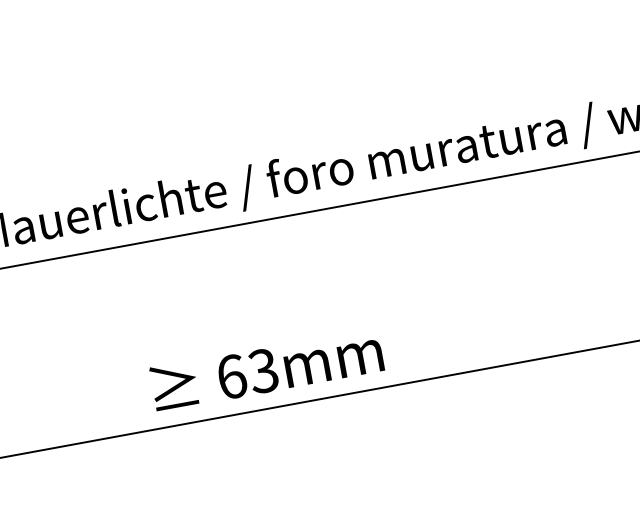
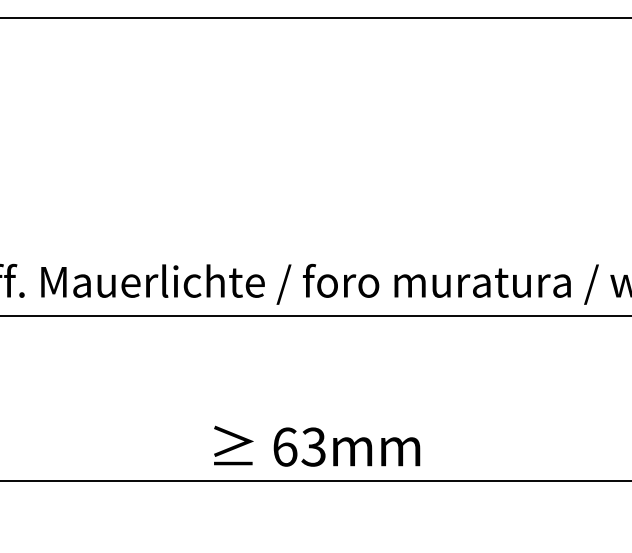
text: (267, 368) -> (317, 445), moved

